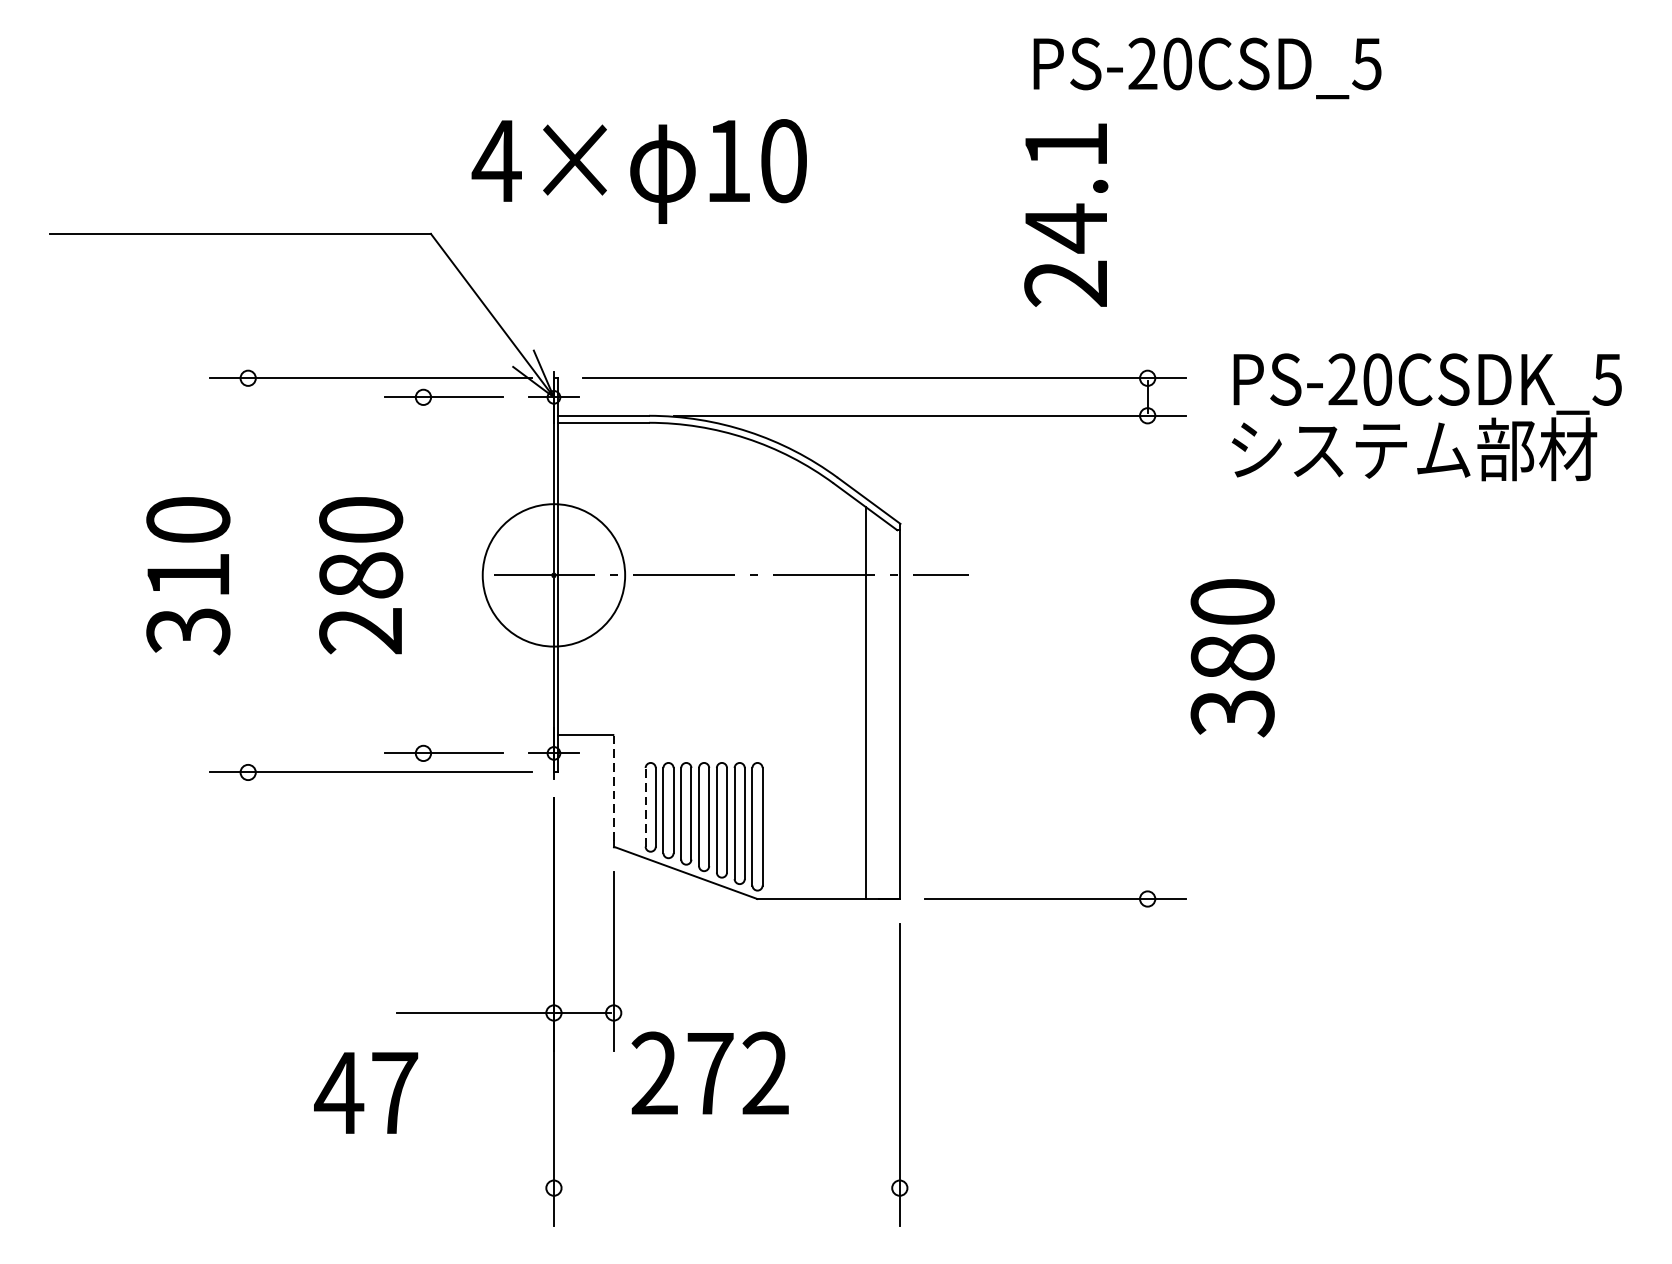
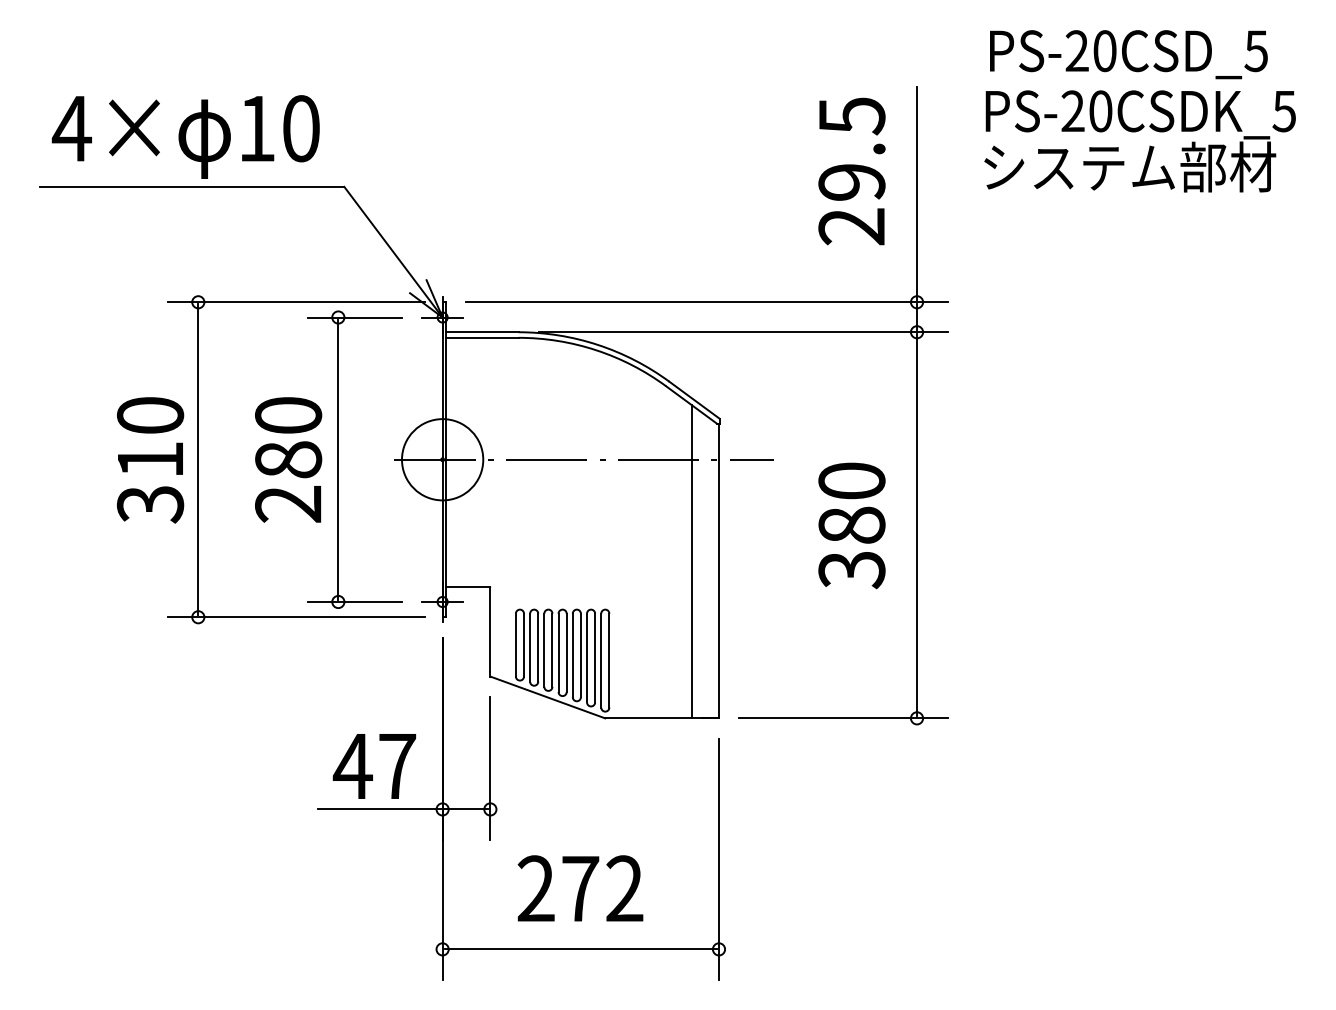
text: (1207, 68) -> (1128, 54), moved
text: (638, 170) -> (185, 136), moved
text: (1065, 187) -> (851, 149), 24.1 -> 29.5
line: (1148, 242) -> (917, 193), added
text: (1426, 417) -> (1139, 141), moved
line: (248, 575) -> (198, 459), added
line: (423, 575) -> (338, 459), added
circle: (553, 575) -> (442, 459), size x0.71
line: (1148, 657) -> (917, 525), added
text: (1232, 657) -> (851, 525), moved
line: (613, 789) -> (490, 630), dashed -> solid
line: (645, 806) -> (515, 644), dashed -> solid
text: (710, 1073) -> (580, 888), moved
text: (366, 1093) -> (374, 766), moved
line: (726, 1188) -> (580, 949), added

